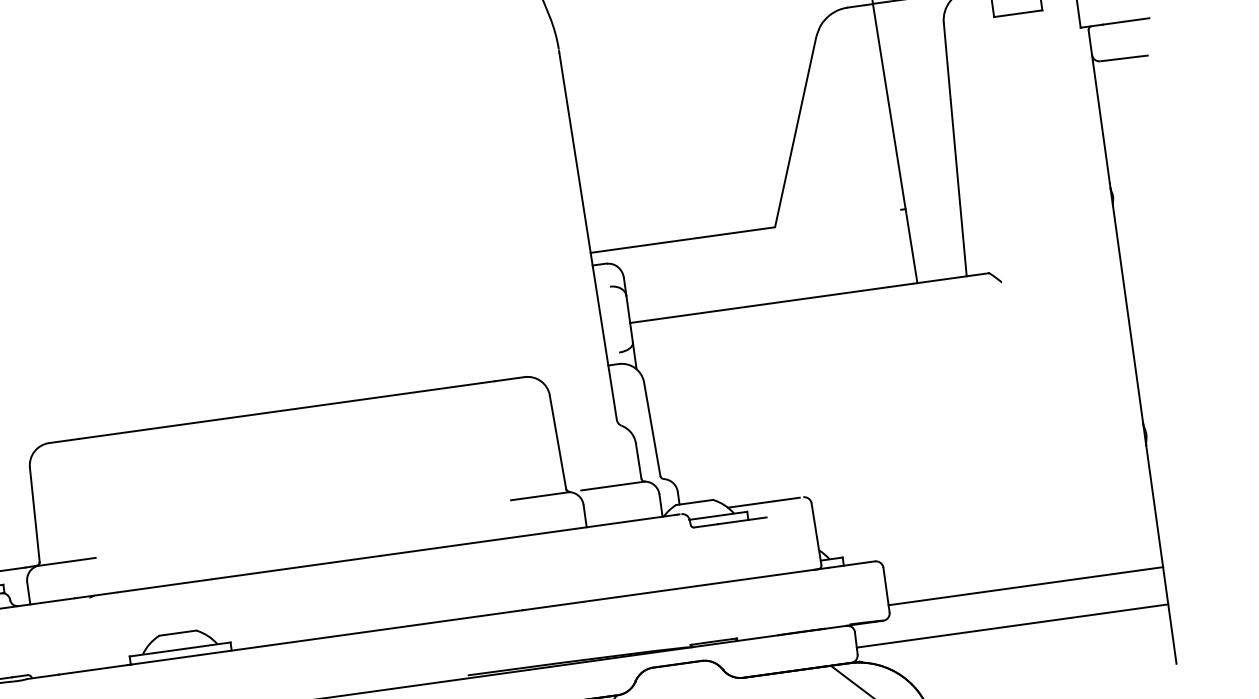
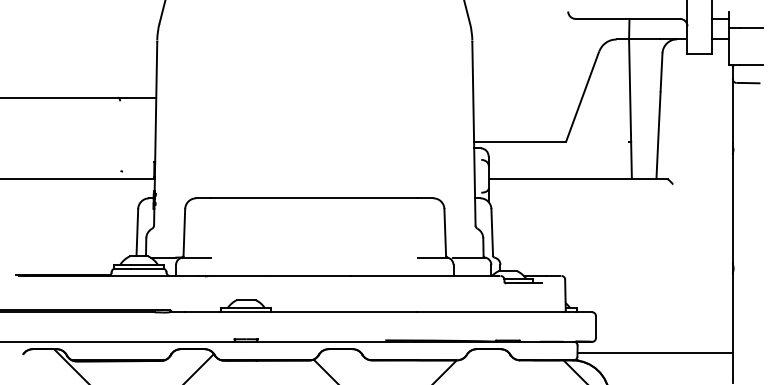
line: (1024, 586) -> (663, 334), removed

